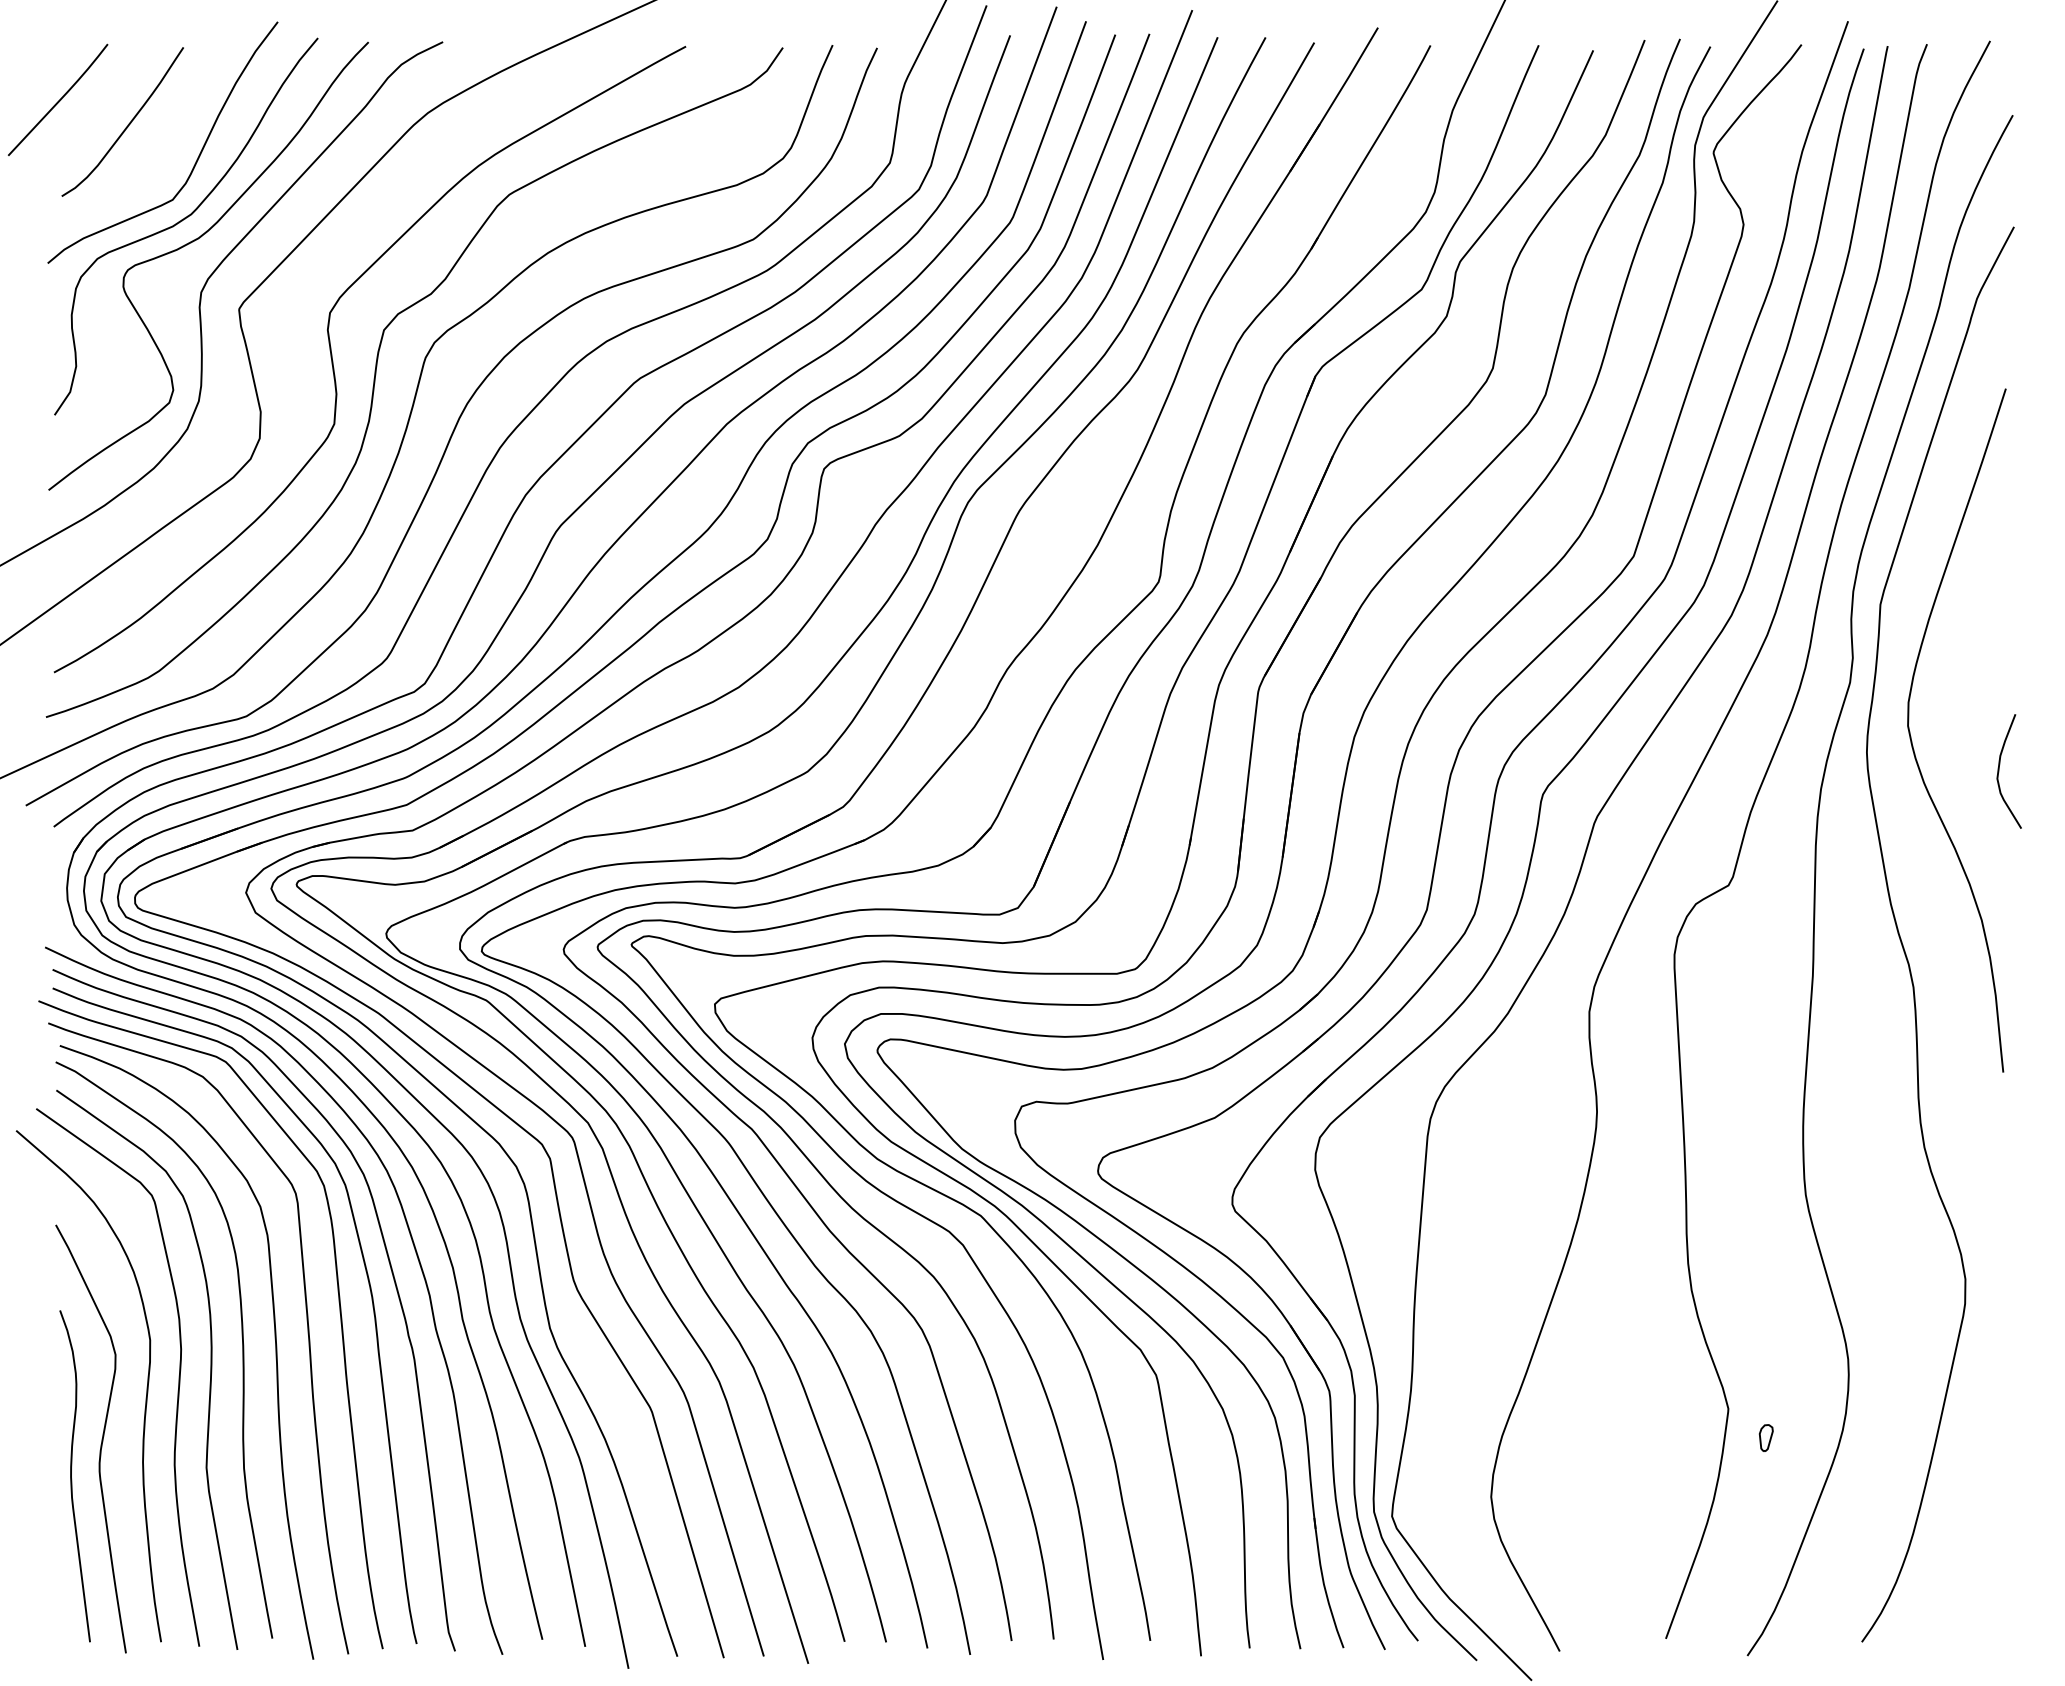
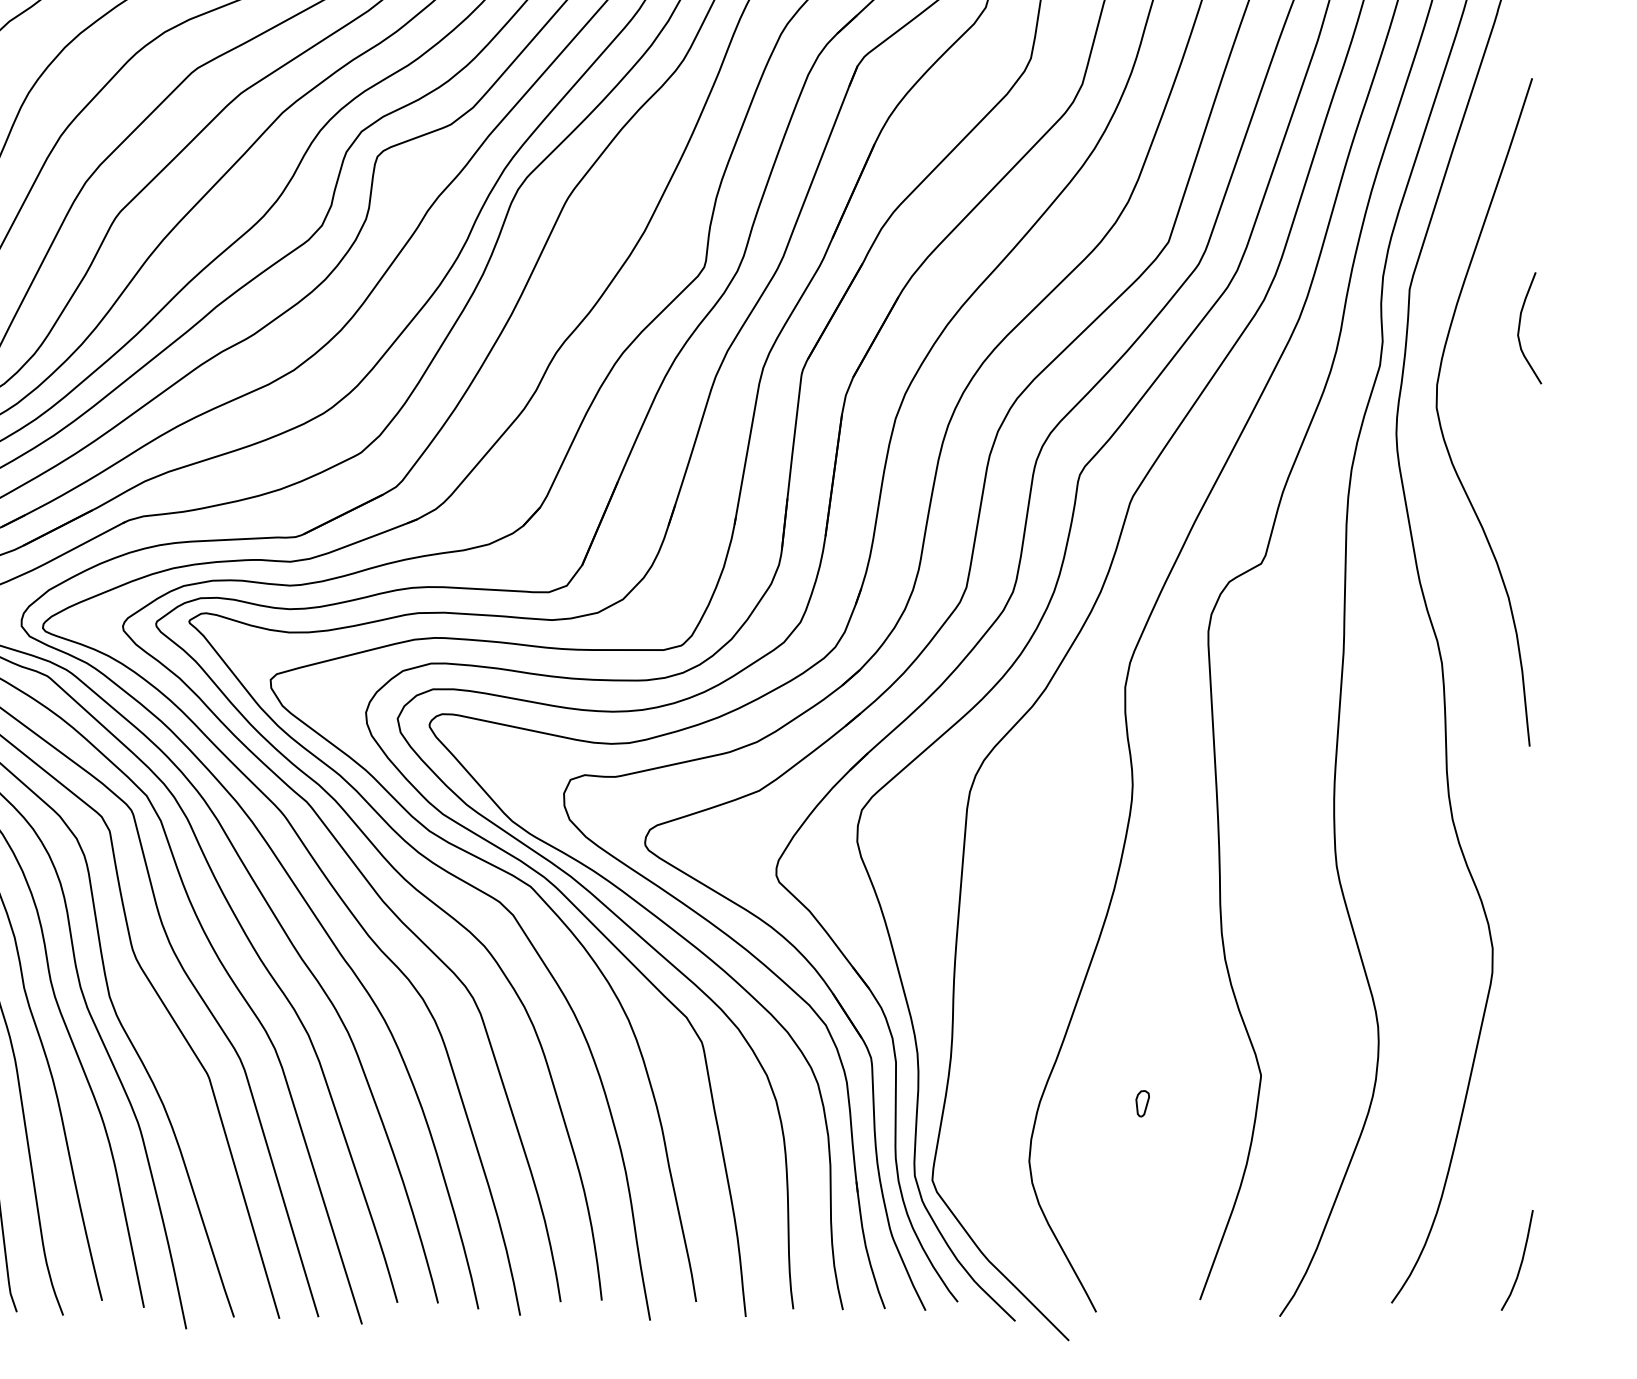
curve: (1999, 771) -> (1520, 328), moved
part: (1765, 1437) -> (1141, 1103), moved
curve: (1994, 1598) -> (1521, 1260), added

